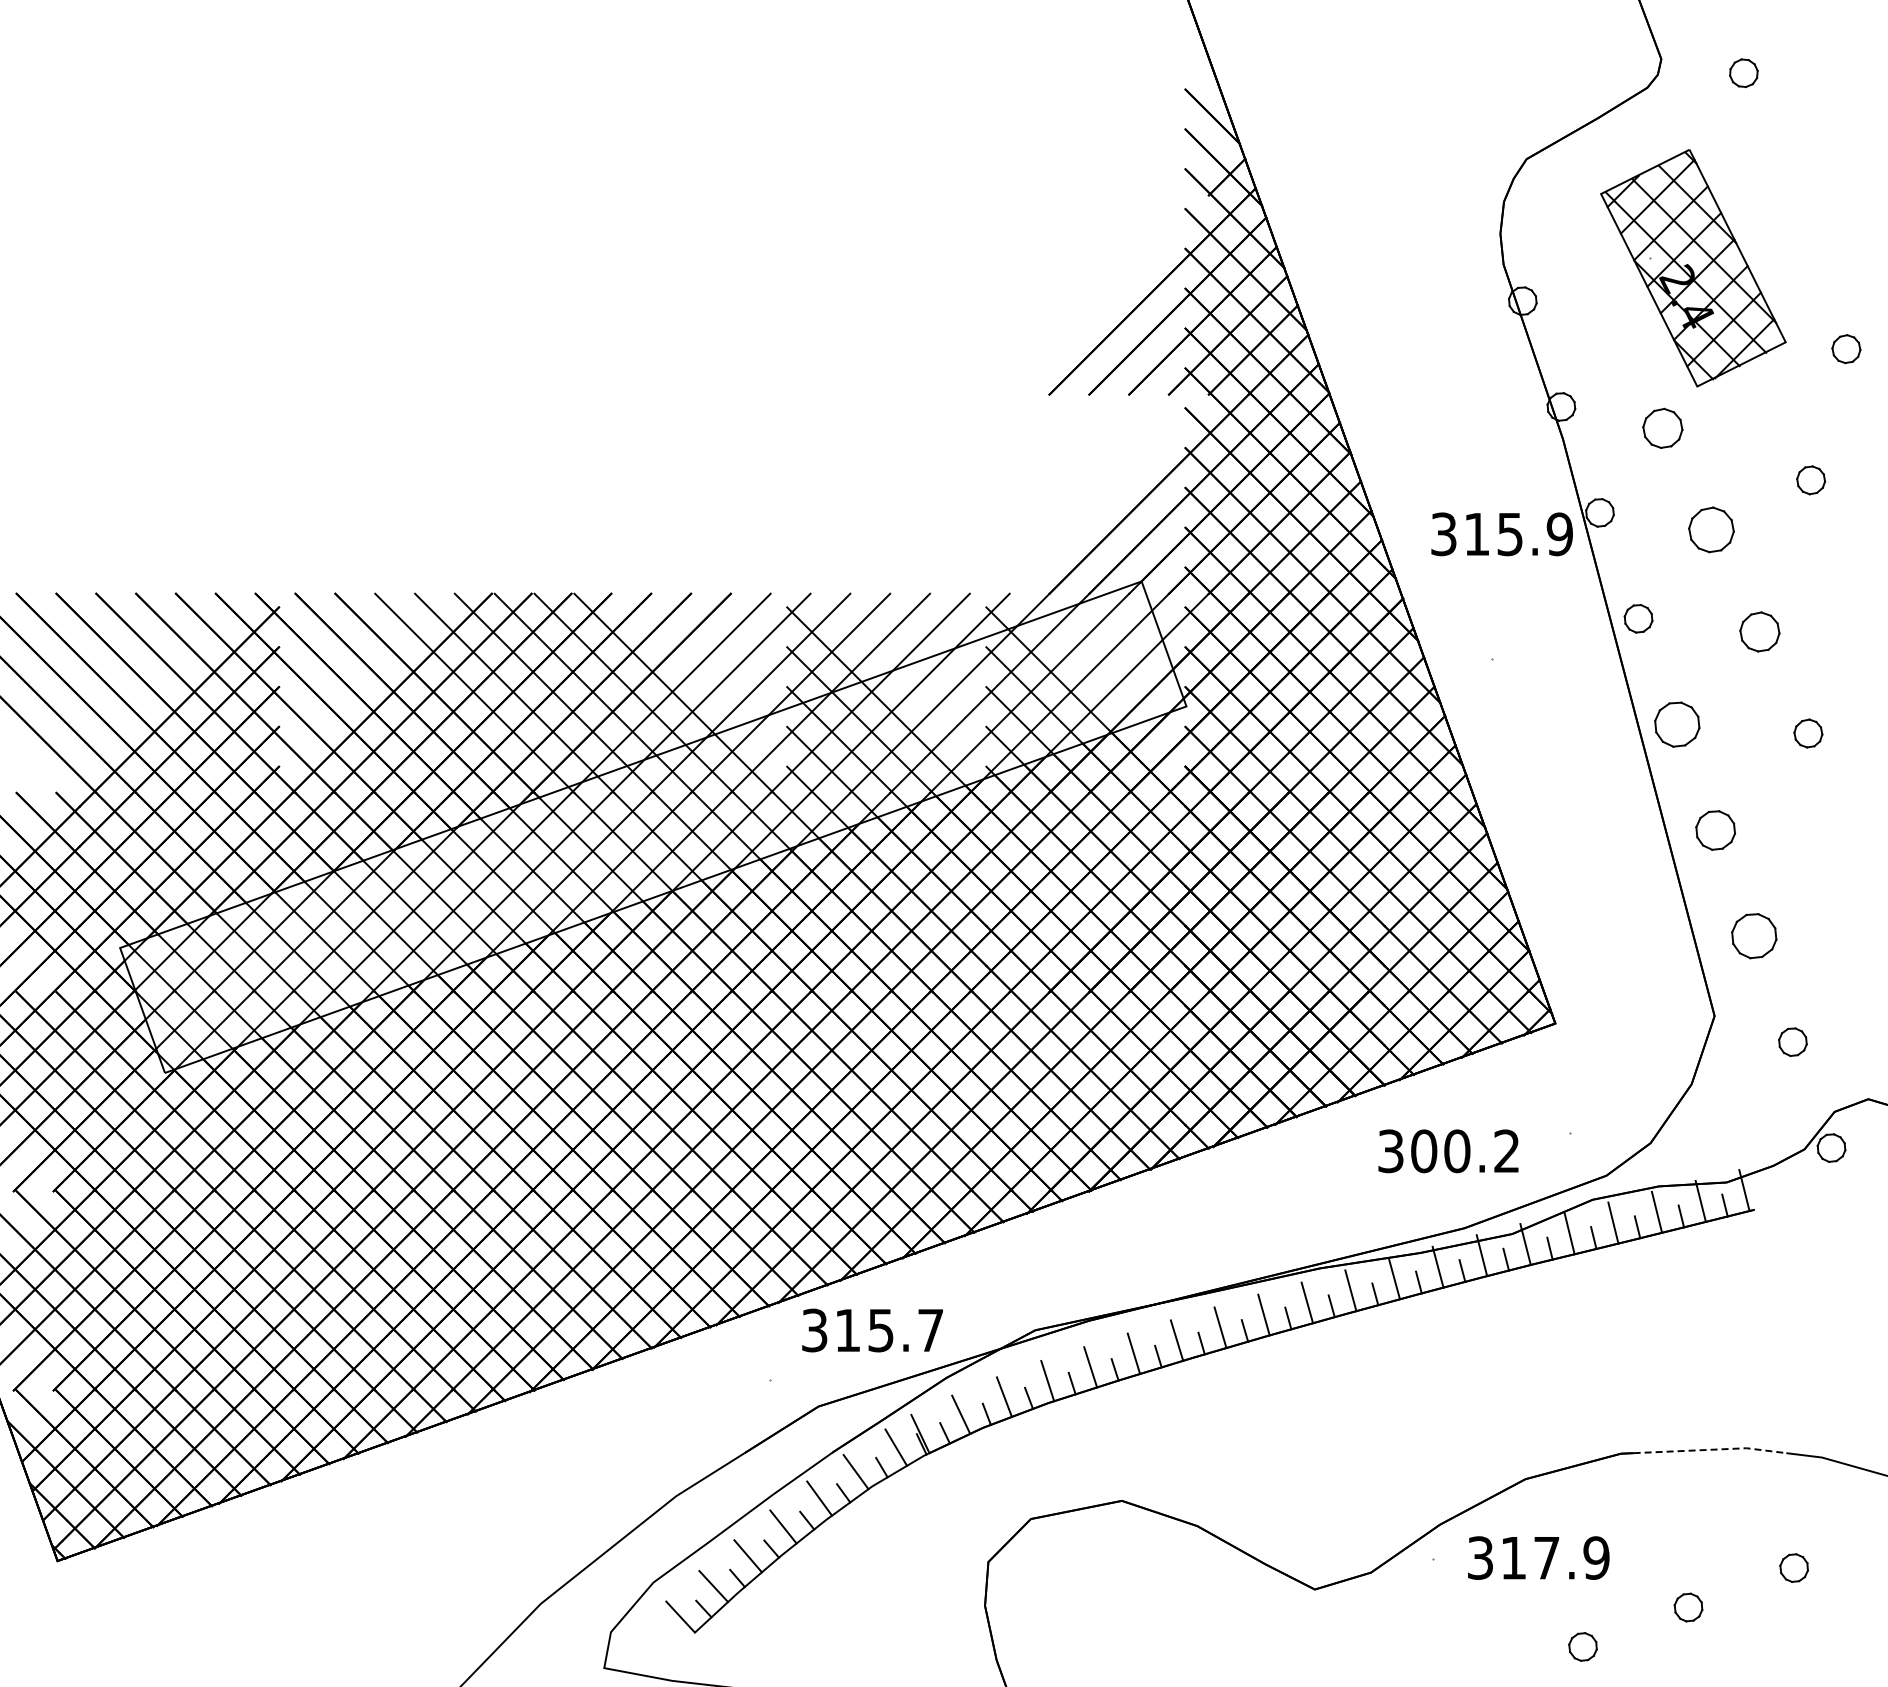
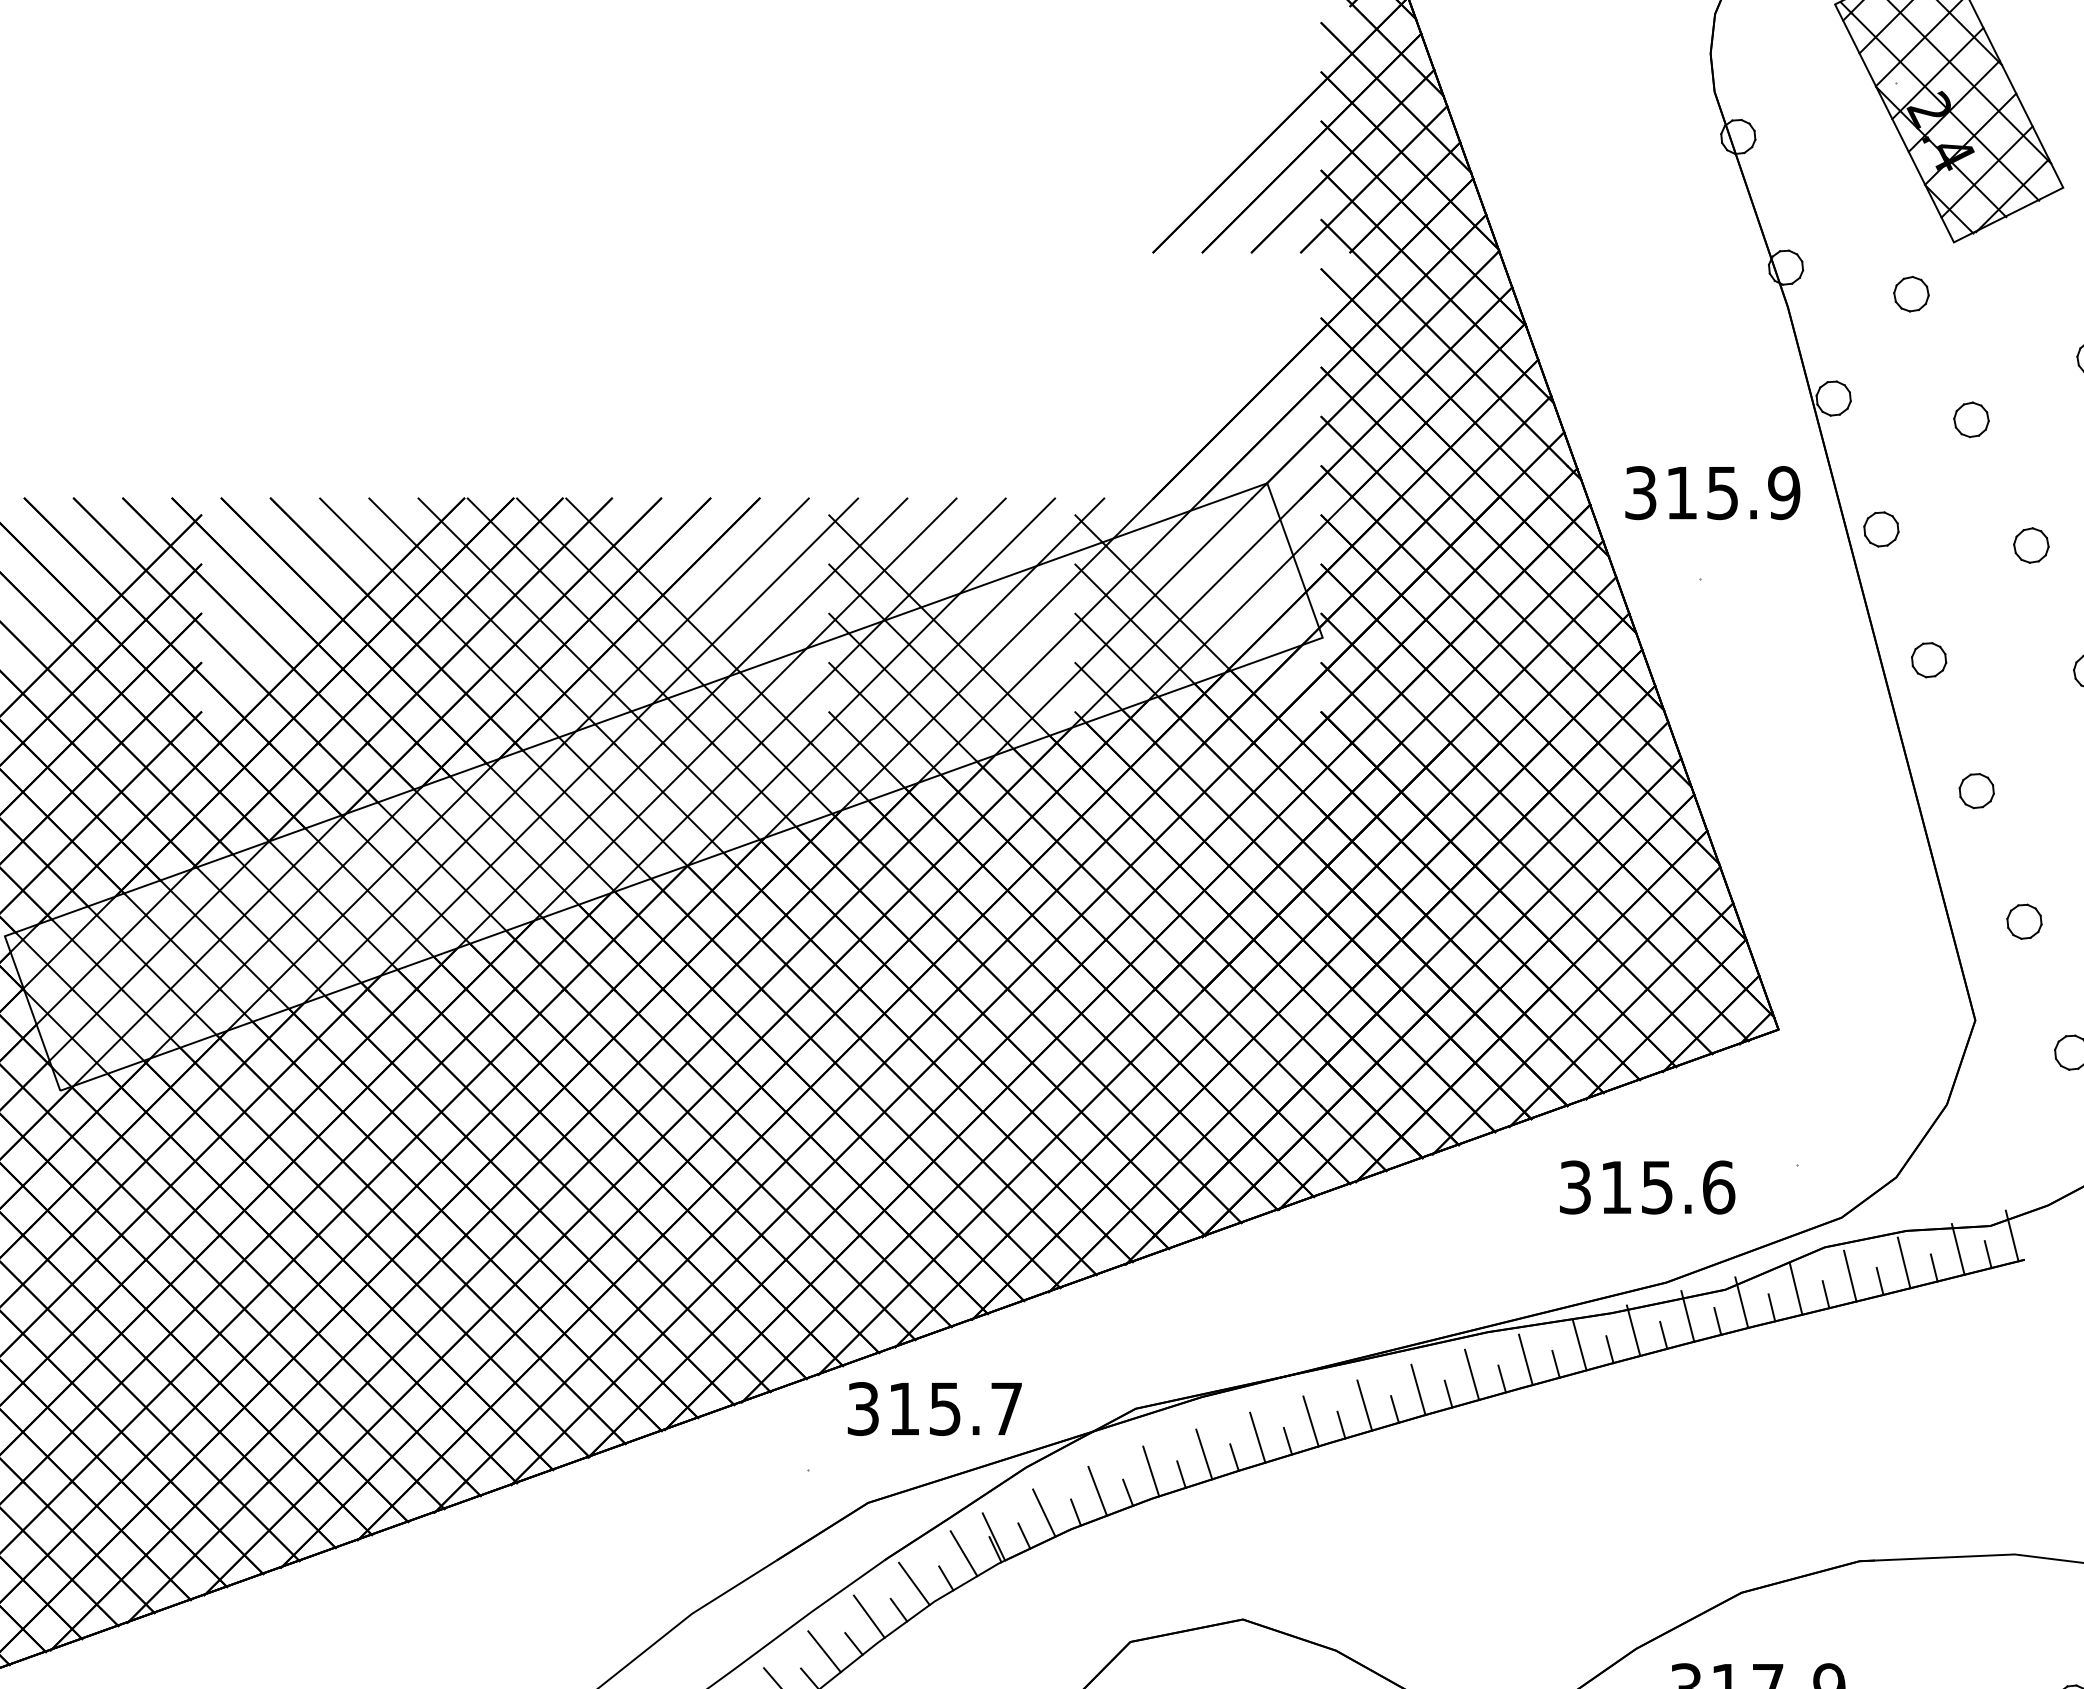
part: (1662, 428) -> (1910, 294), size x0.71
part: (1711, 530) -> (1971, 420), size x0.62
text: (1501, 534) -> (1711, 493), moved
part: (1759, 631) -> (2030, 545), size x0.71
part: (1676, 724) -> (1928, 660), size x0.62
part: (1715, 830) -> (1976, 791), size x0.71
part: (1754, 936) -> (2024, 922), size x0.62
text: (1465, 1151) -> (1667, 1187), 300.2 -> 315.6
line: (1710, 1449) -> (1970, 1556), dashed -> solid

